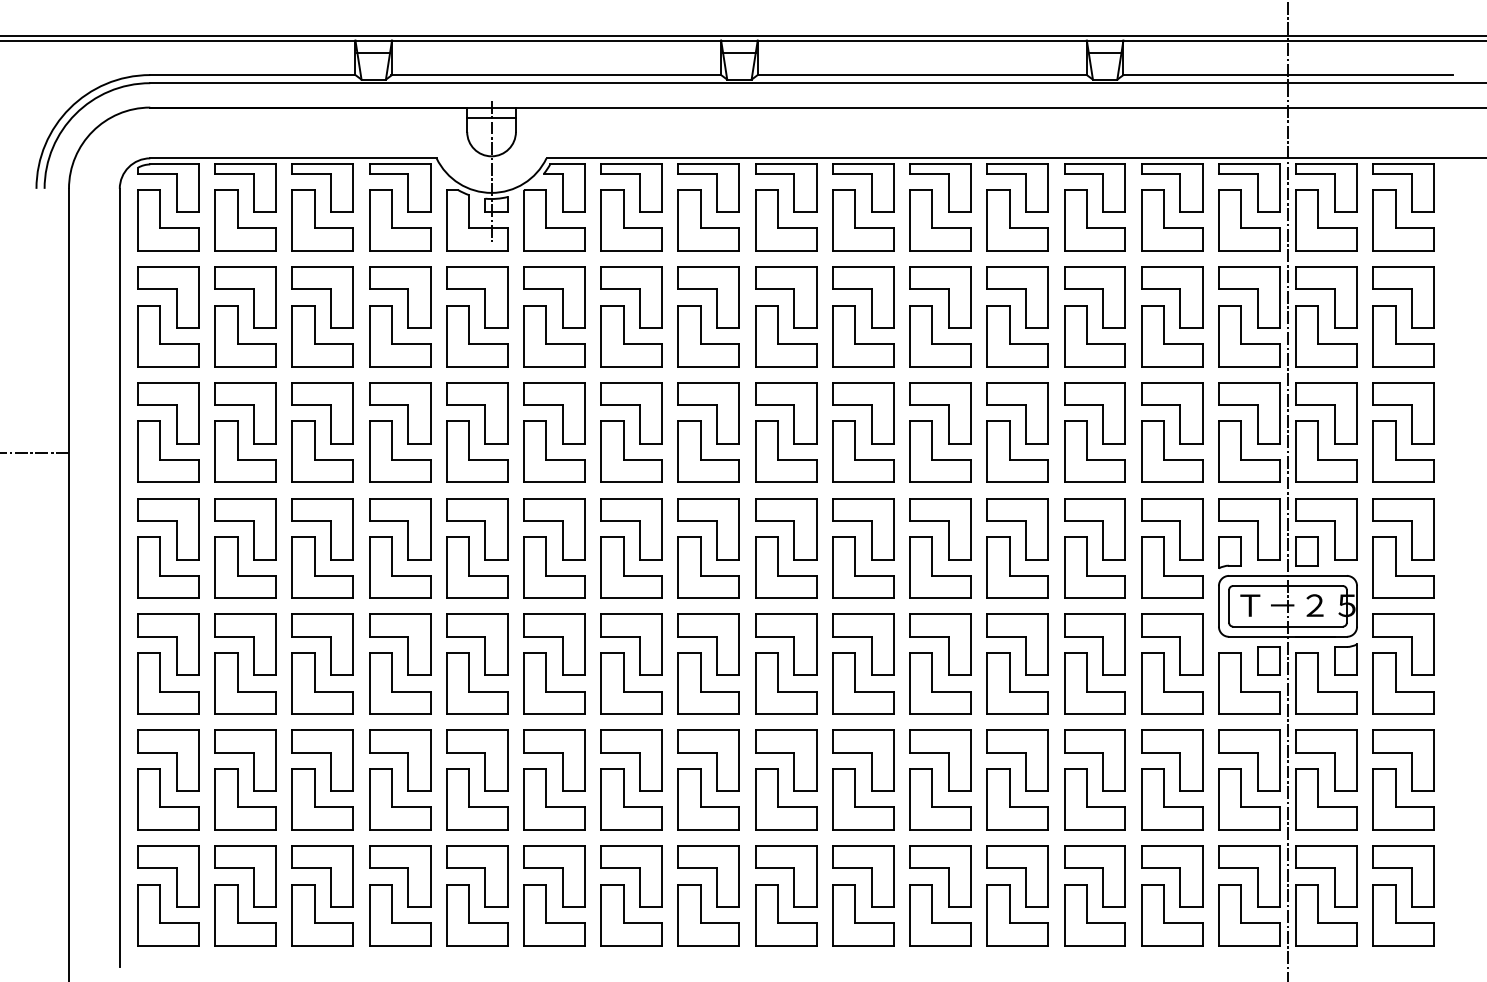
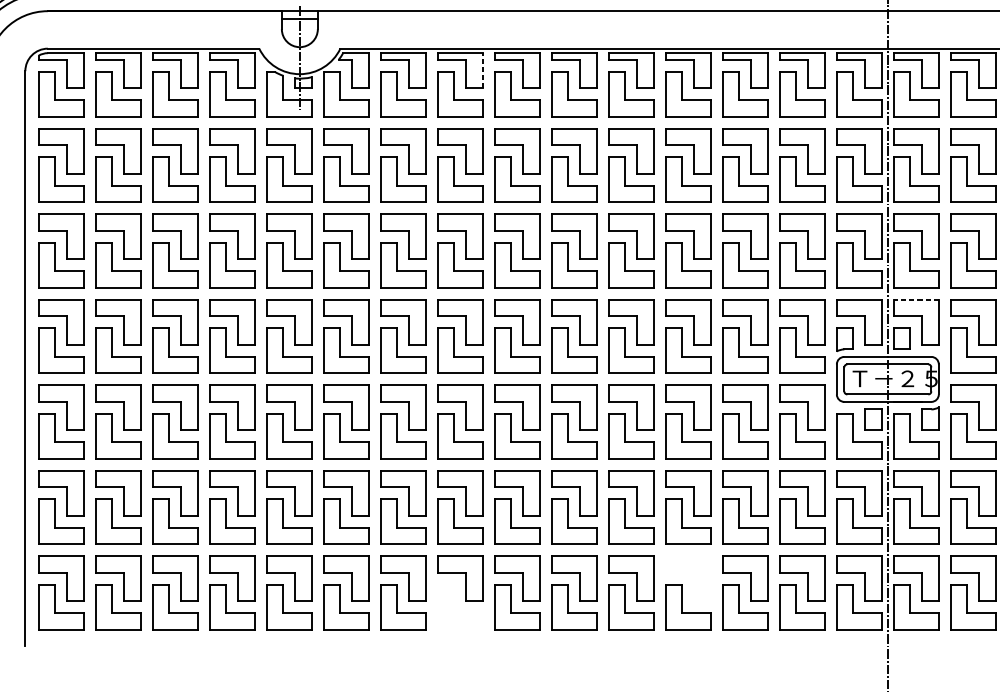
line: (739, 188) -> (482, 70), solid -> dashed
line: (1326, 498) -> (916, 299), solid -> dashed
part: (1017, 868) -> (688, 572), removed
part: (701, 915) -> (454, 607), removed

